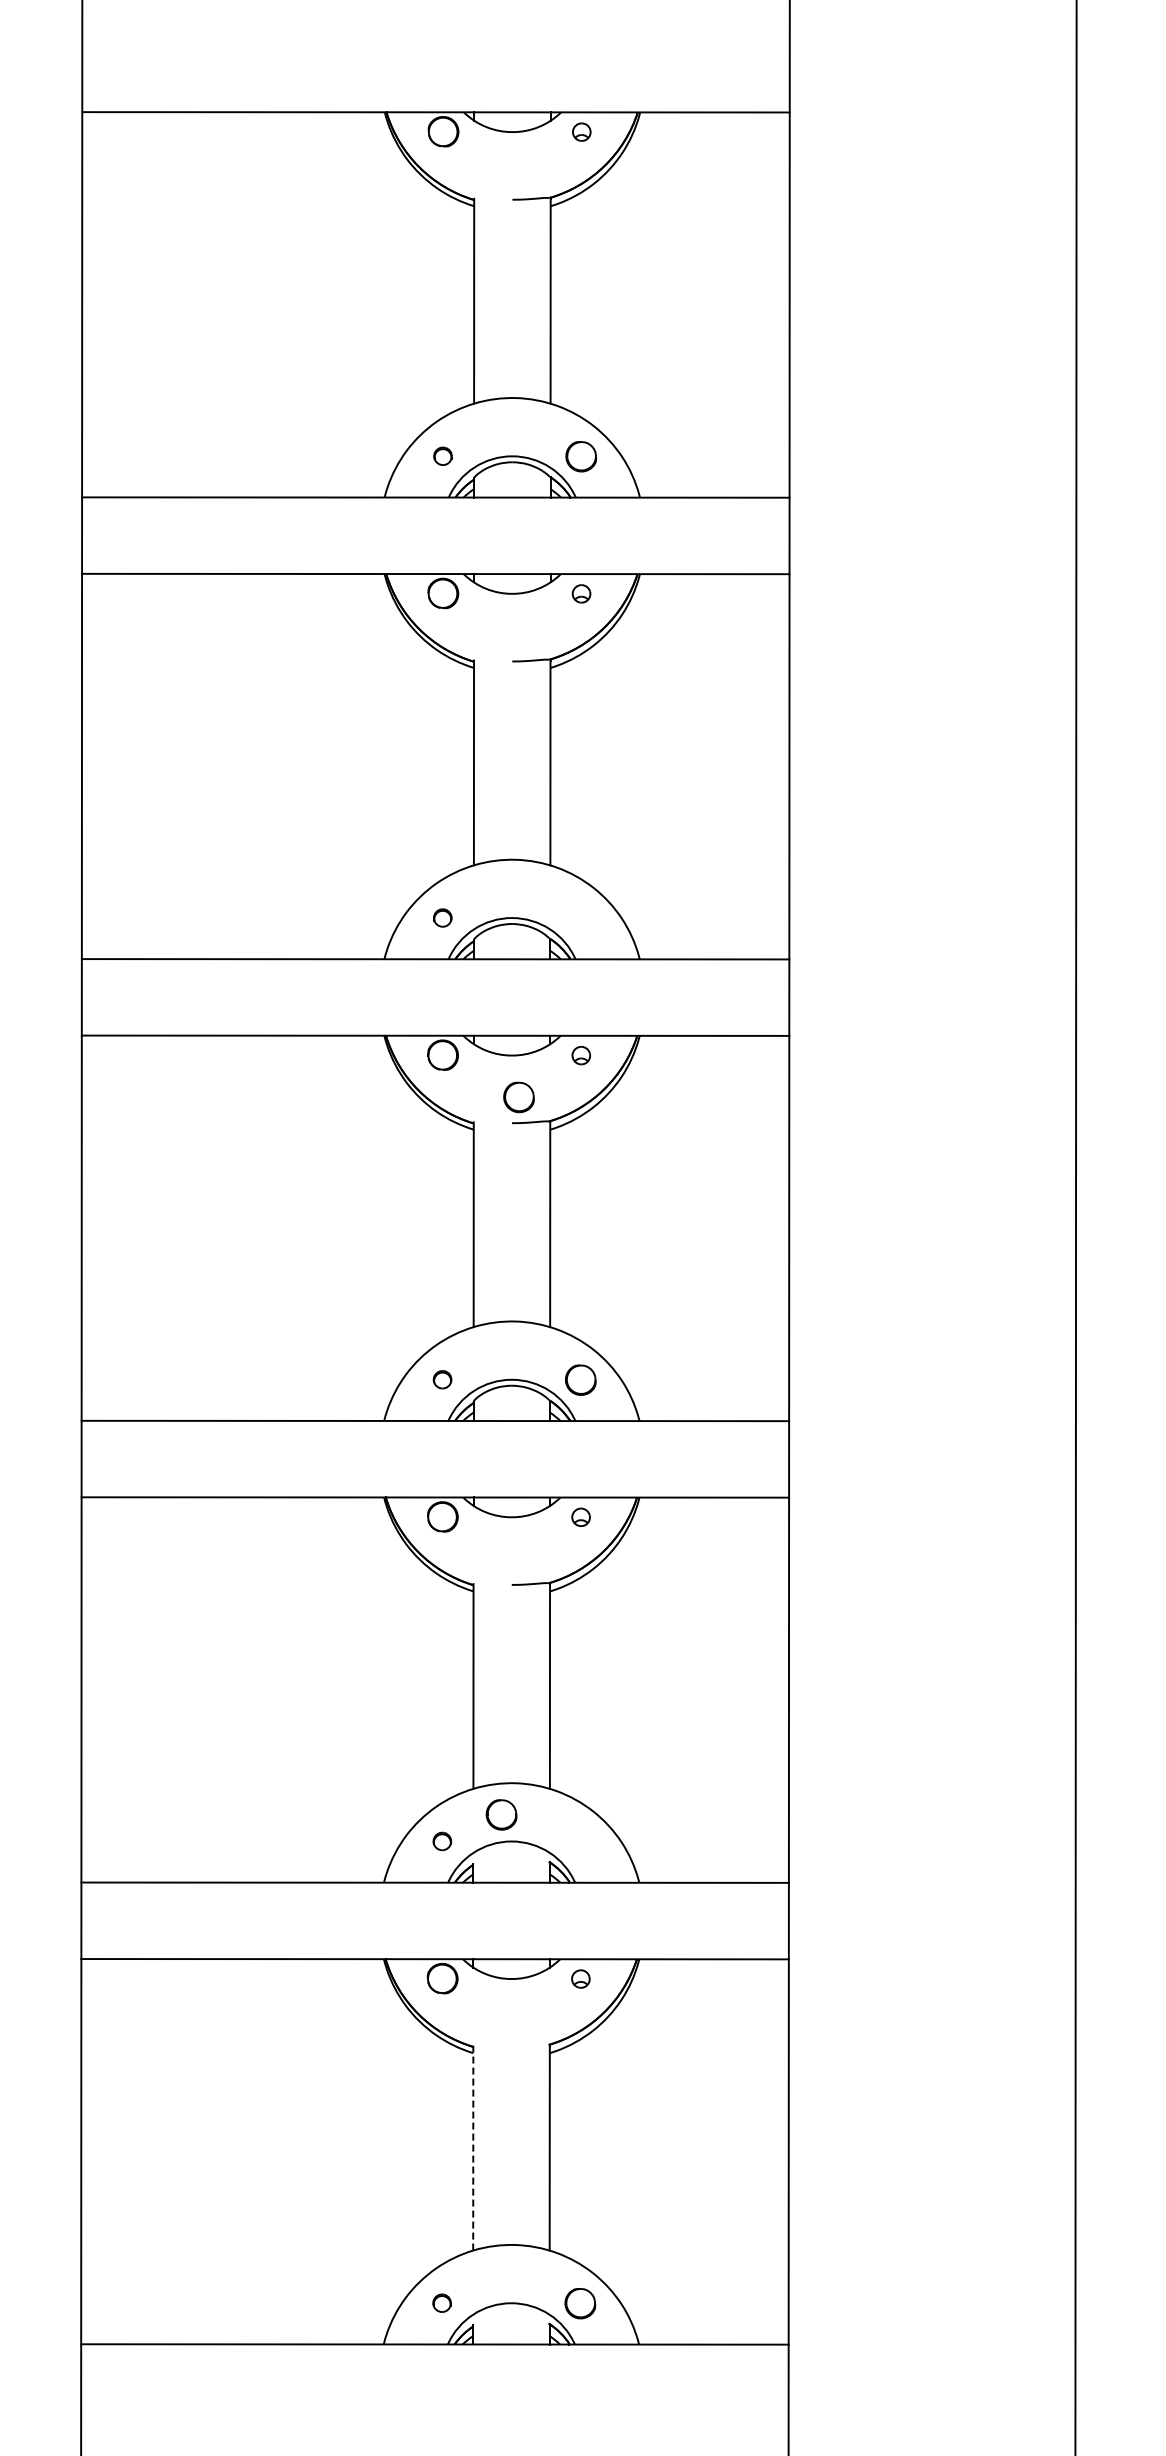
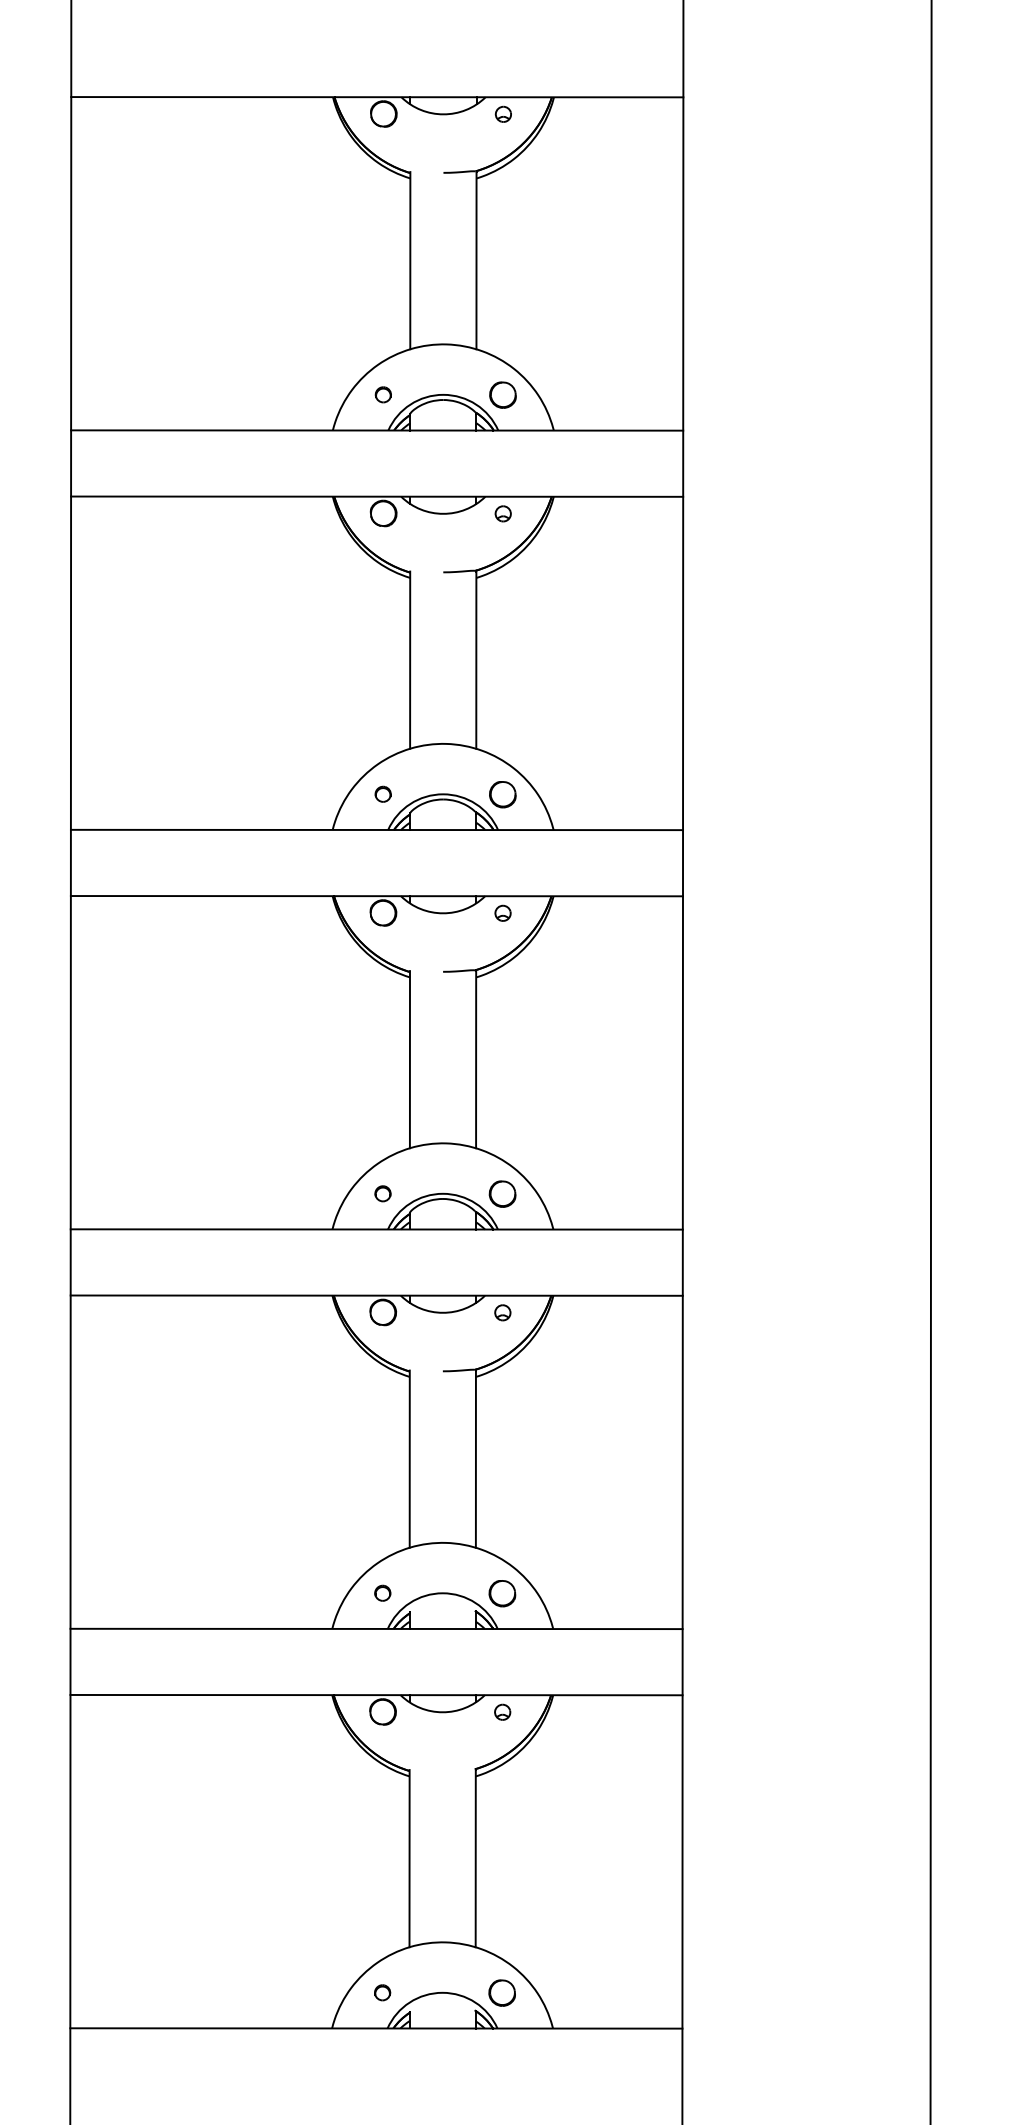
part: (518, 1097) -> (502, 794), moved
part: (501, 1814) -> (502, 1593), moved
line: (473, 2147) -> (409, 1858), dashed -> solid

